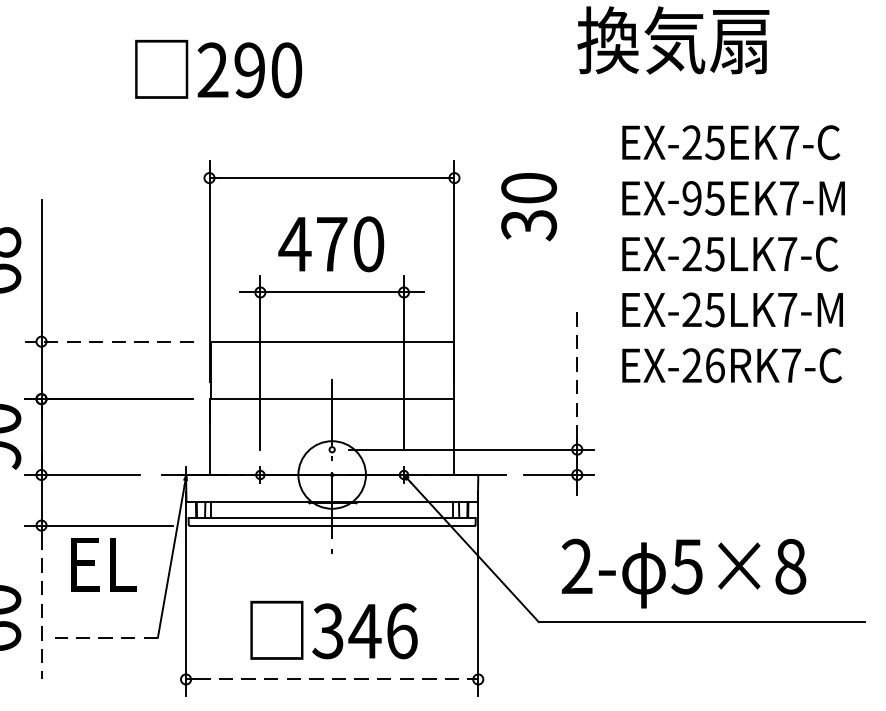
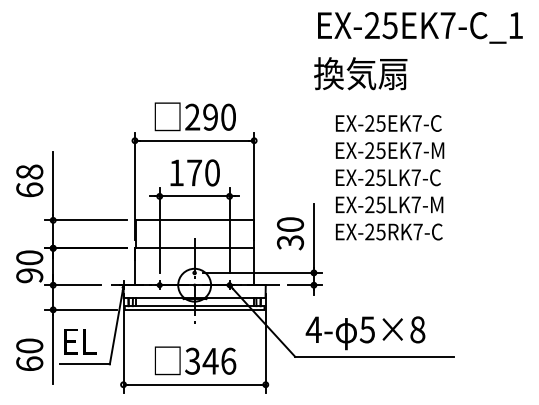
text: (216, 68) -> (194, 116), moved
text: (691, 198) -> (369, 150), EX-95EK7-M -> EX-25EK7-M
text: (529, 206) -> (290, 233), moved
text: (294, 243) -> (176, 172), 470 -> 170
line: (107, 341) -> (85, 220), dashed -> solid
text: (714, 364) -> (380, 231), EX-26RK7-C -> EX-25RK7-C
line: (576, 374) -> (313, 236), dashed -> solid
text: (103, 563) -> (80, 341), moved
text: (576, 565) -> (313, 329), 2- -> 4-
line: (42, 607) -> (53, 349), dashed -> solid
line: (105, 637) -> (84, 364), dashed -> solid
line: (333, 678) -> (195, 384), dashed -> solid

